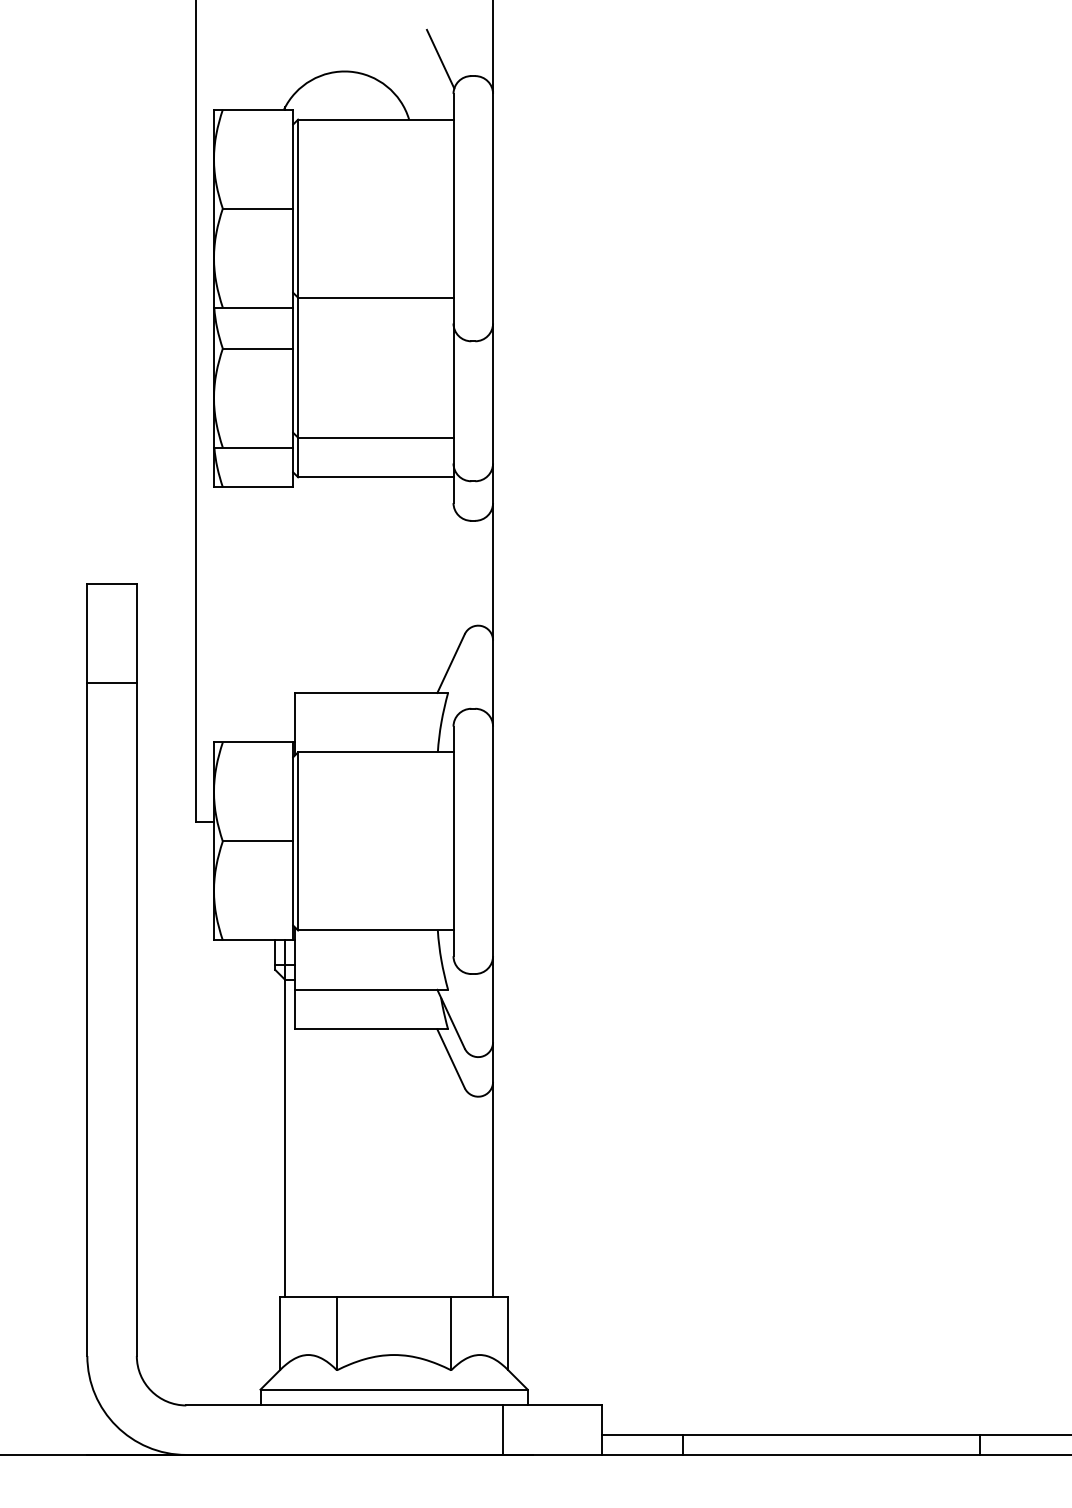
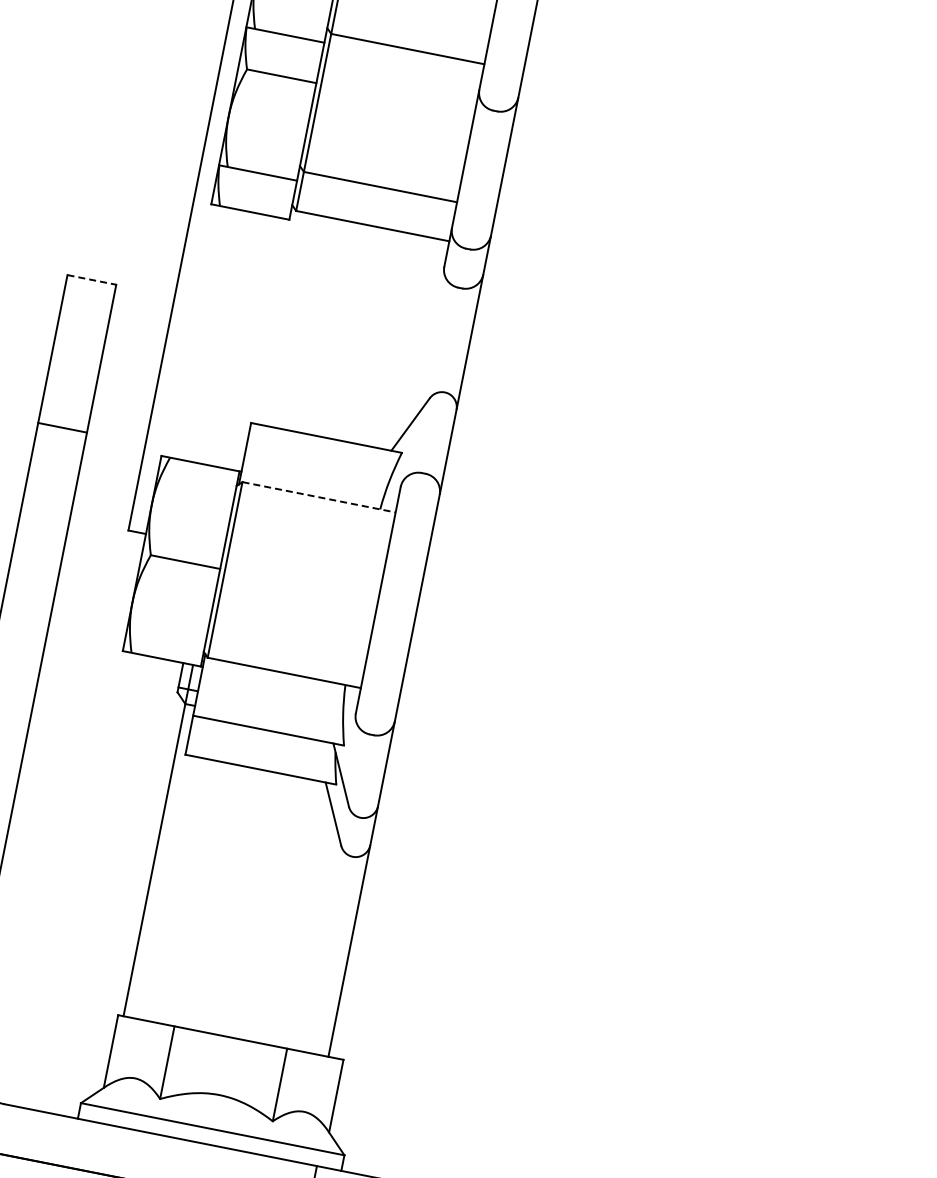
line: (112, 584) -> (92, 280), solid -> dashed
line: (111, 683) -> (61, 428), moved
line: (375, 752) -> (318, 497), solid -> dashed

